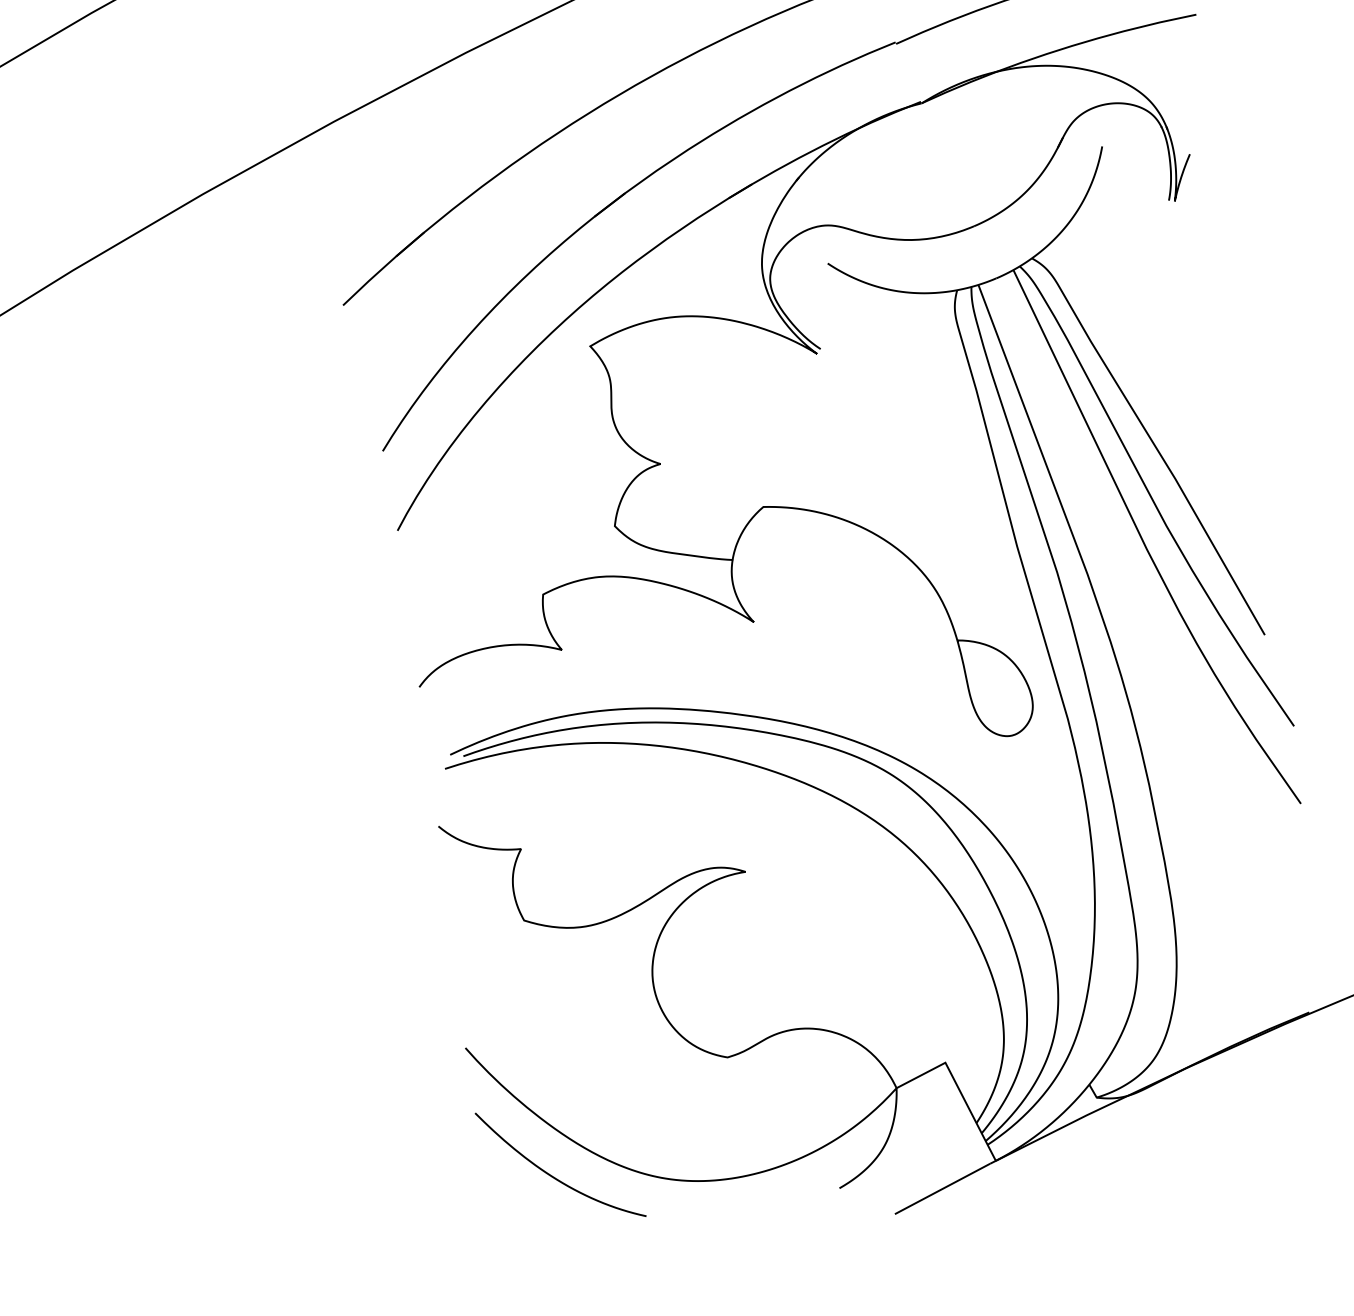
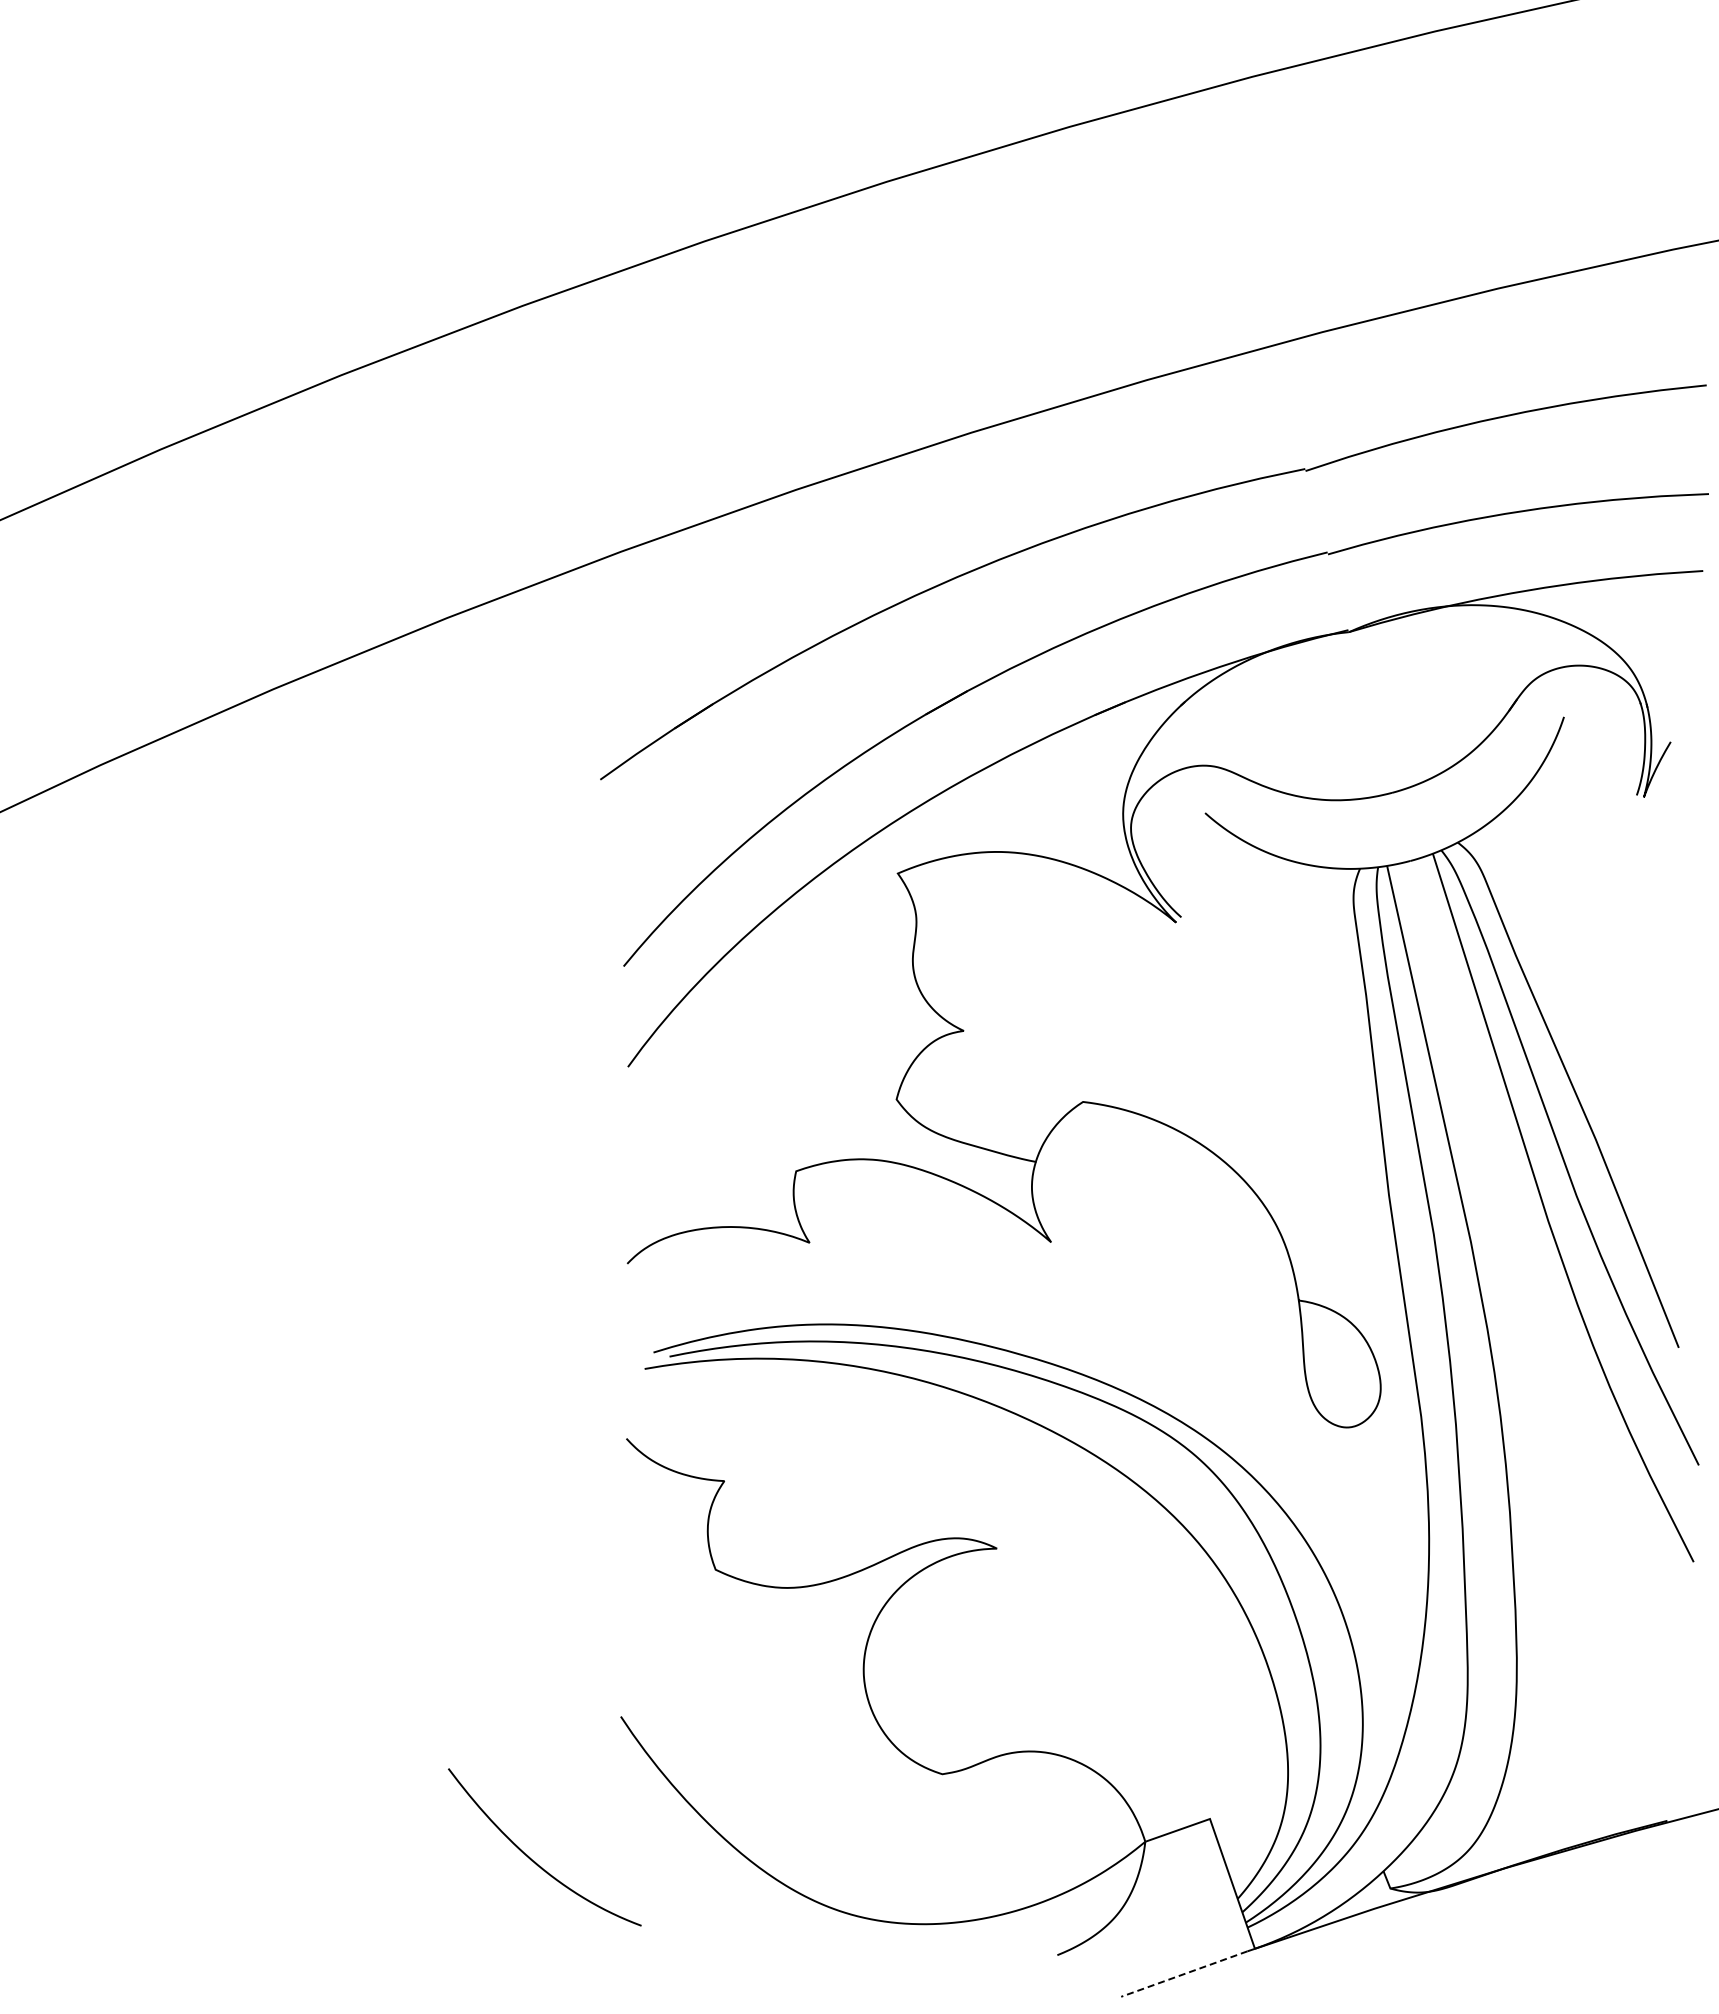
curve: (554, 1177) -> (535, 1861), moved
line: (941, 1189) -> (1183, 1974), solid -> dashed

